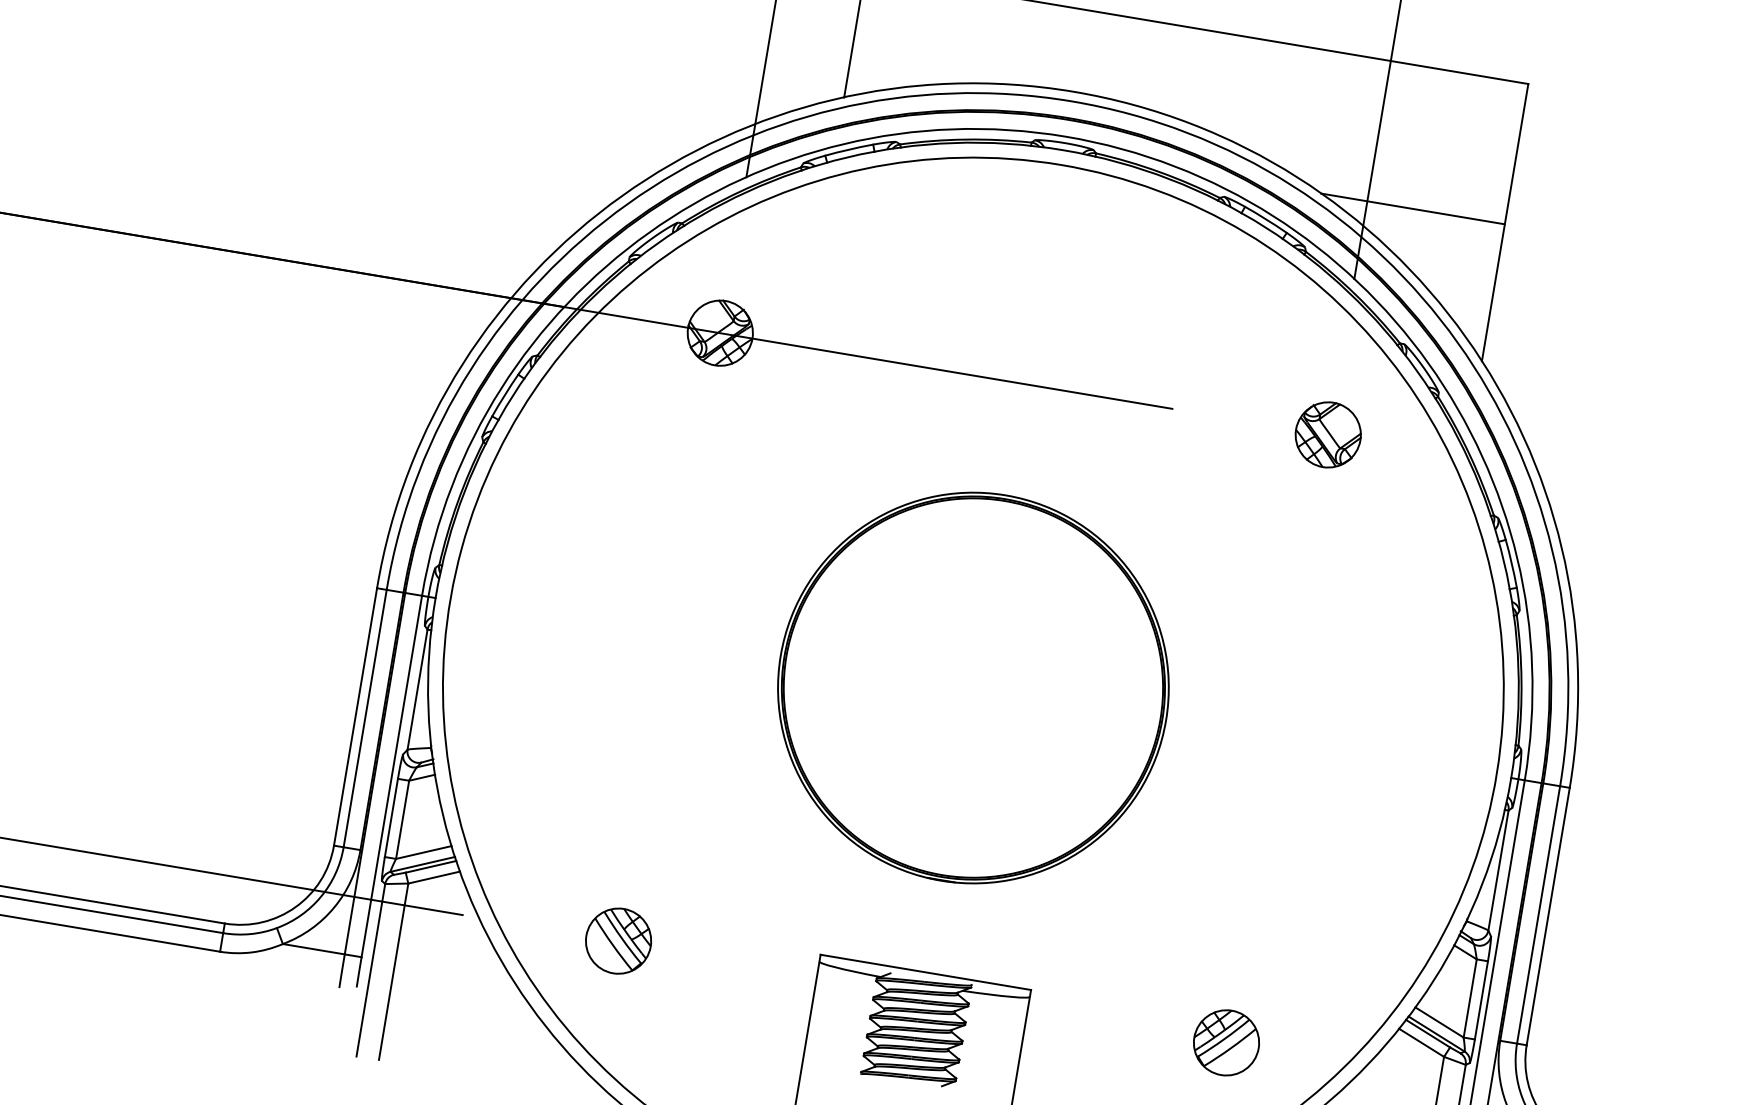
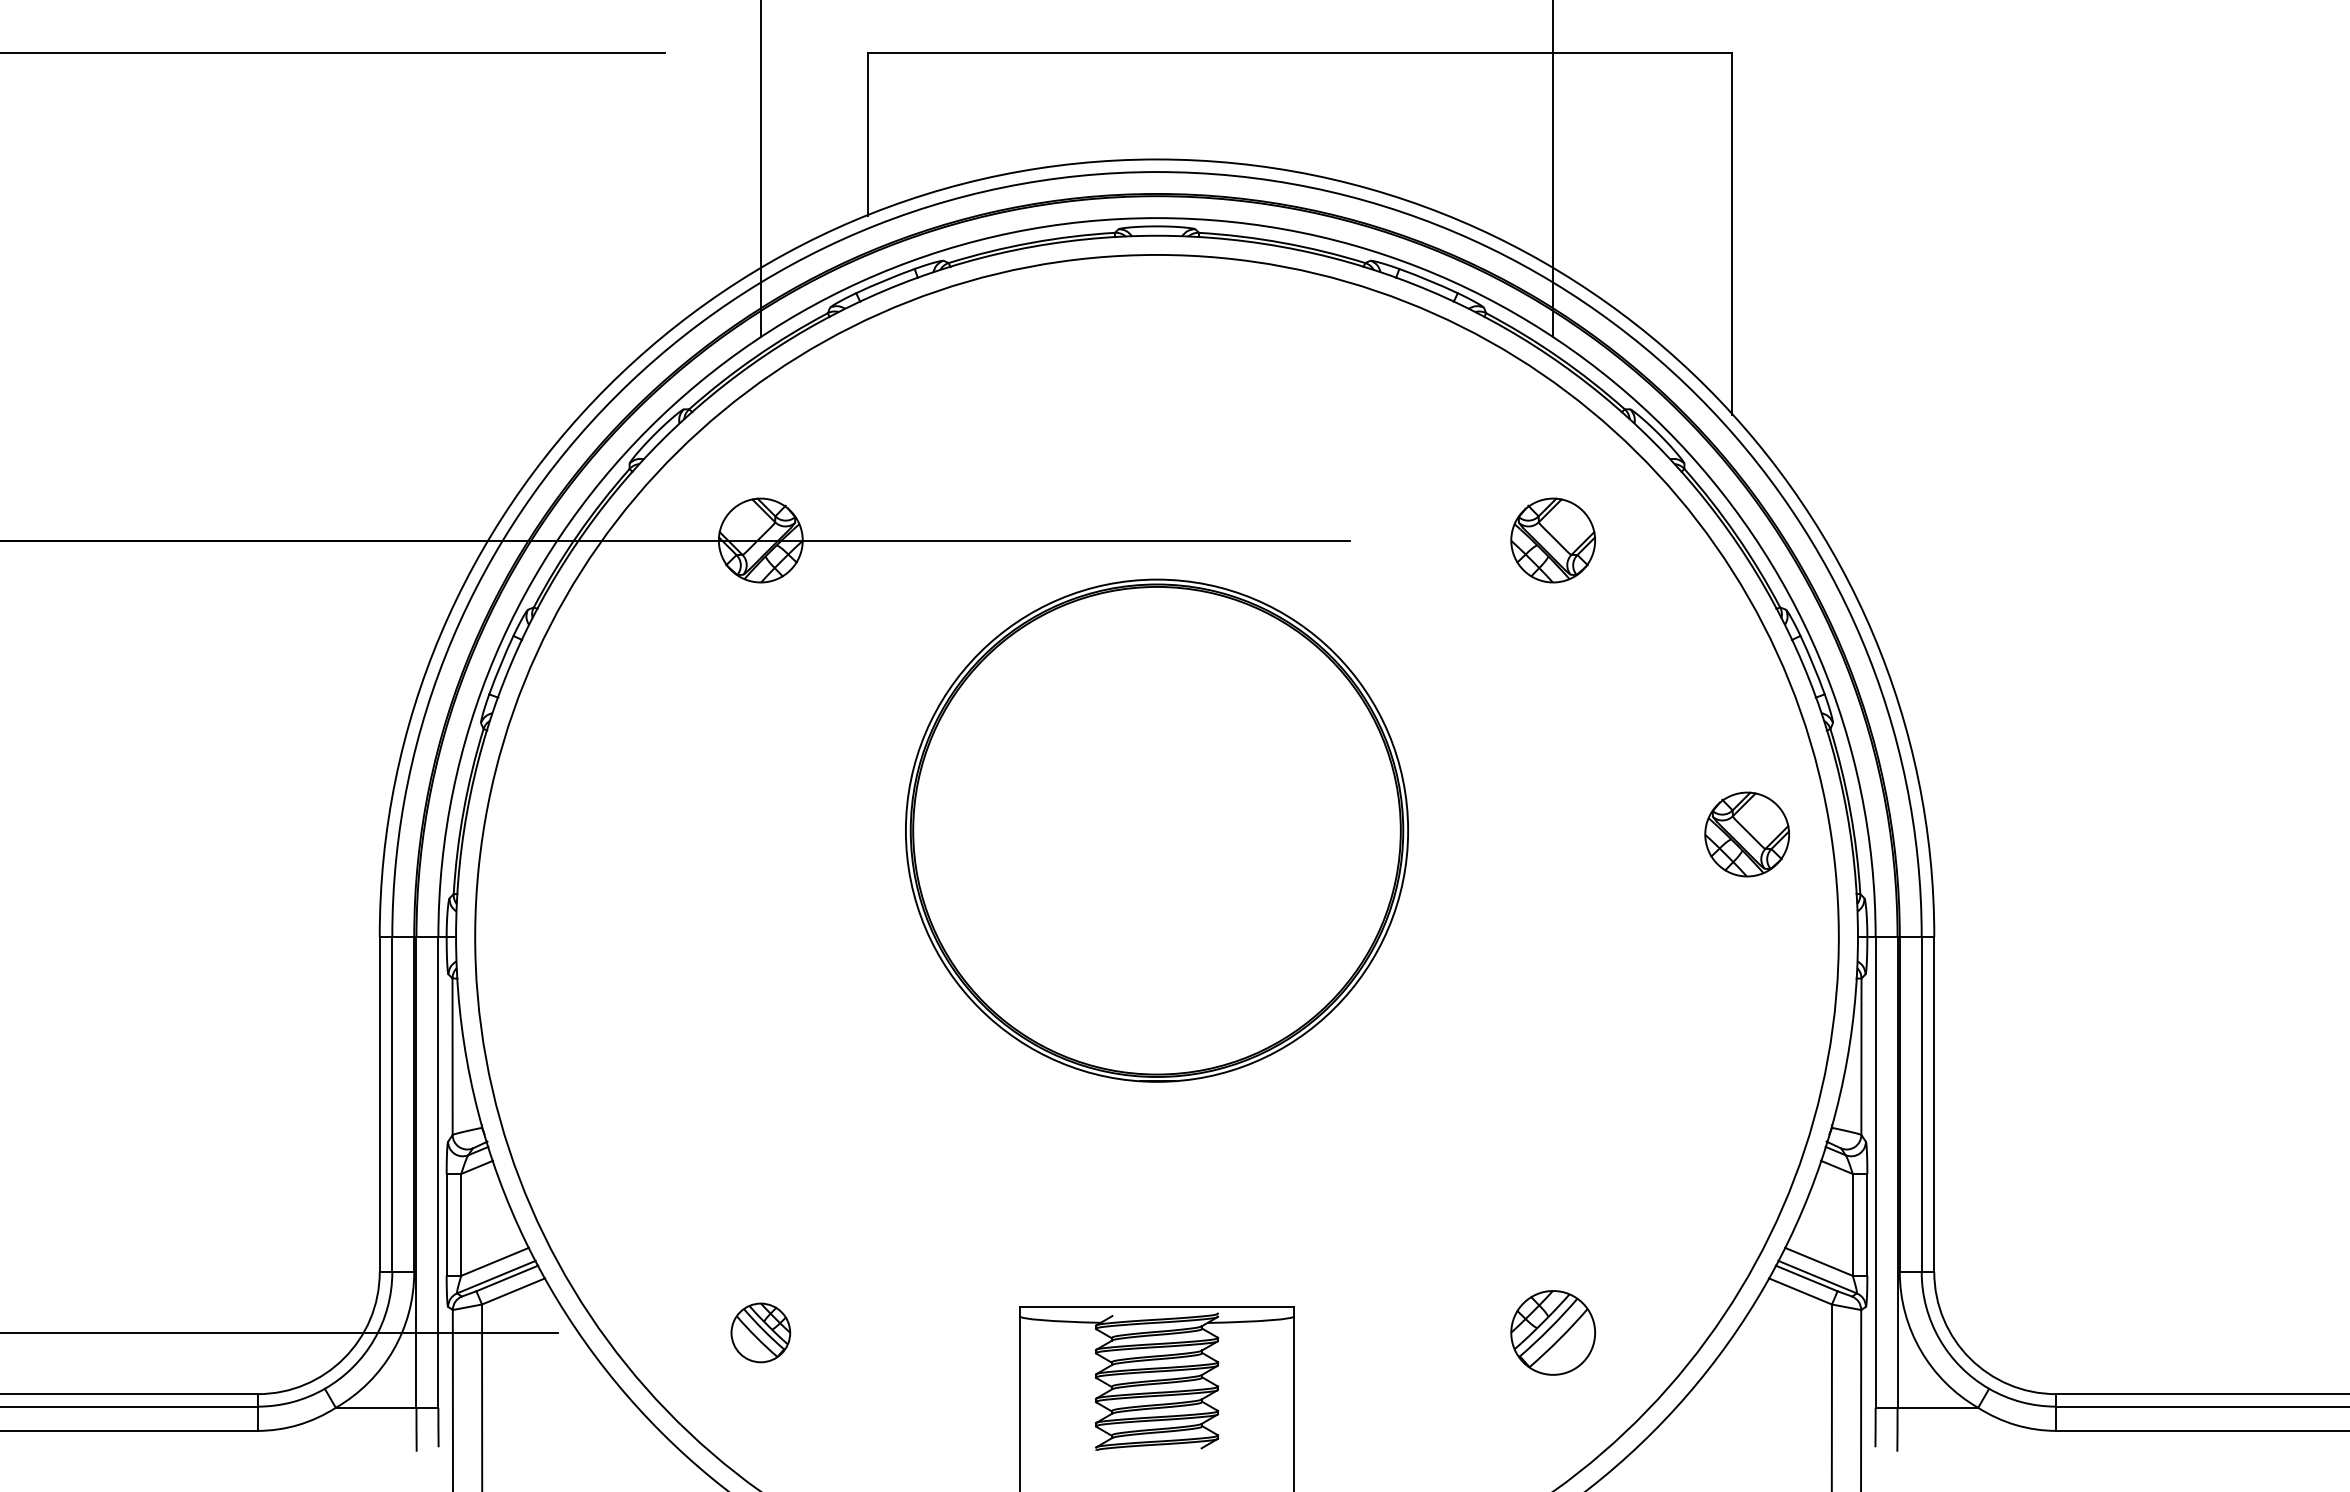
line: (1412, 209) -> (1612, 236), removed
part: (1439, 685) -> (1747, 834), added
part: (973, 687) -> (1156, 830), moved
part: (618, 940) -> (760, 1332), size x0.7

